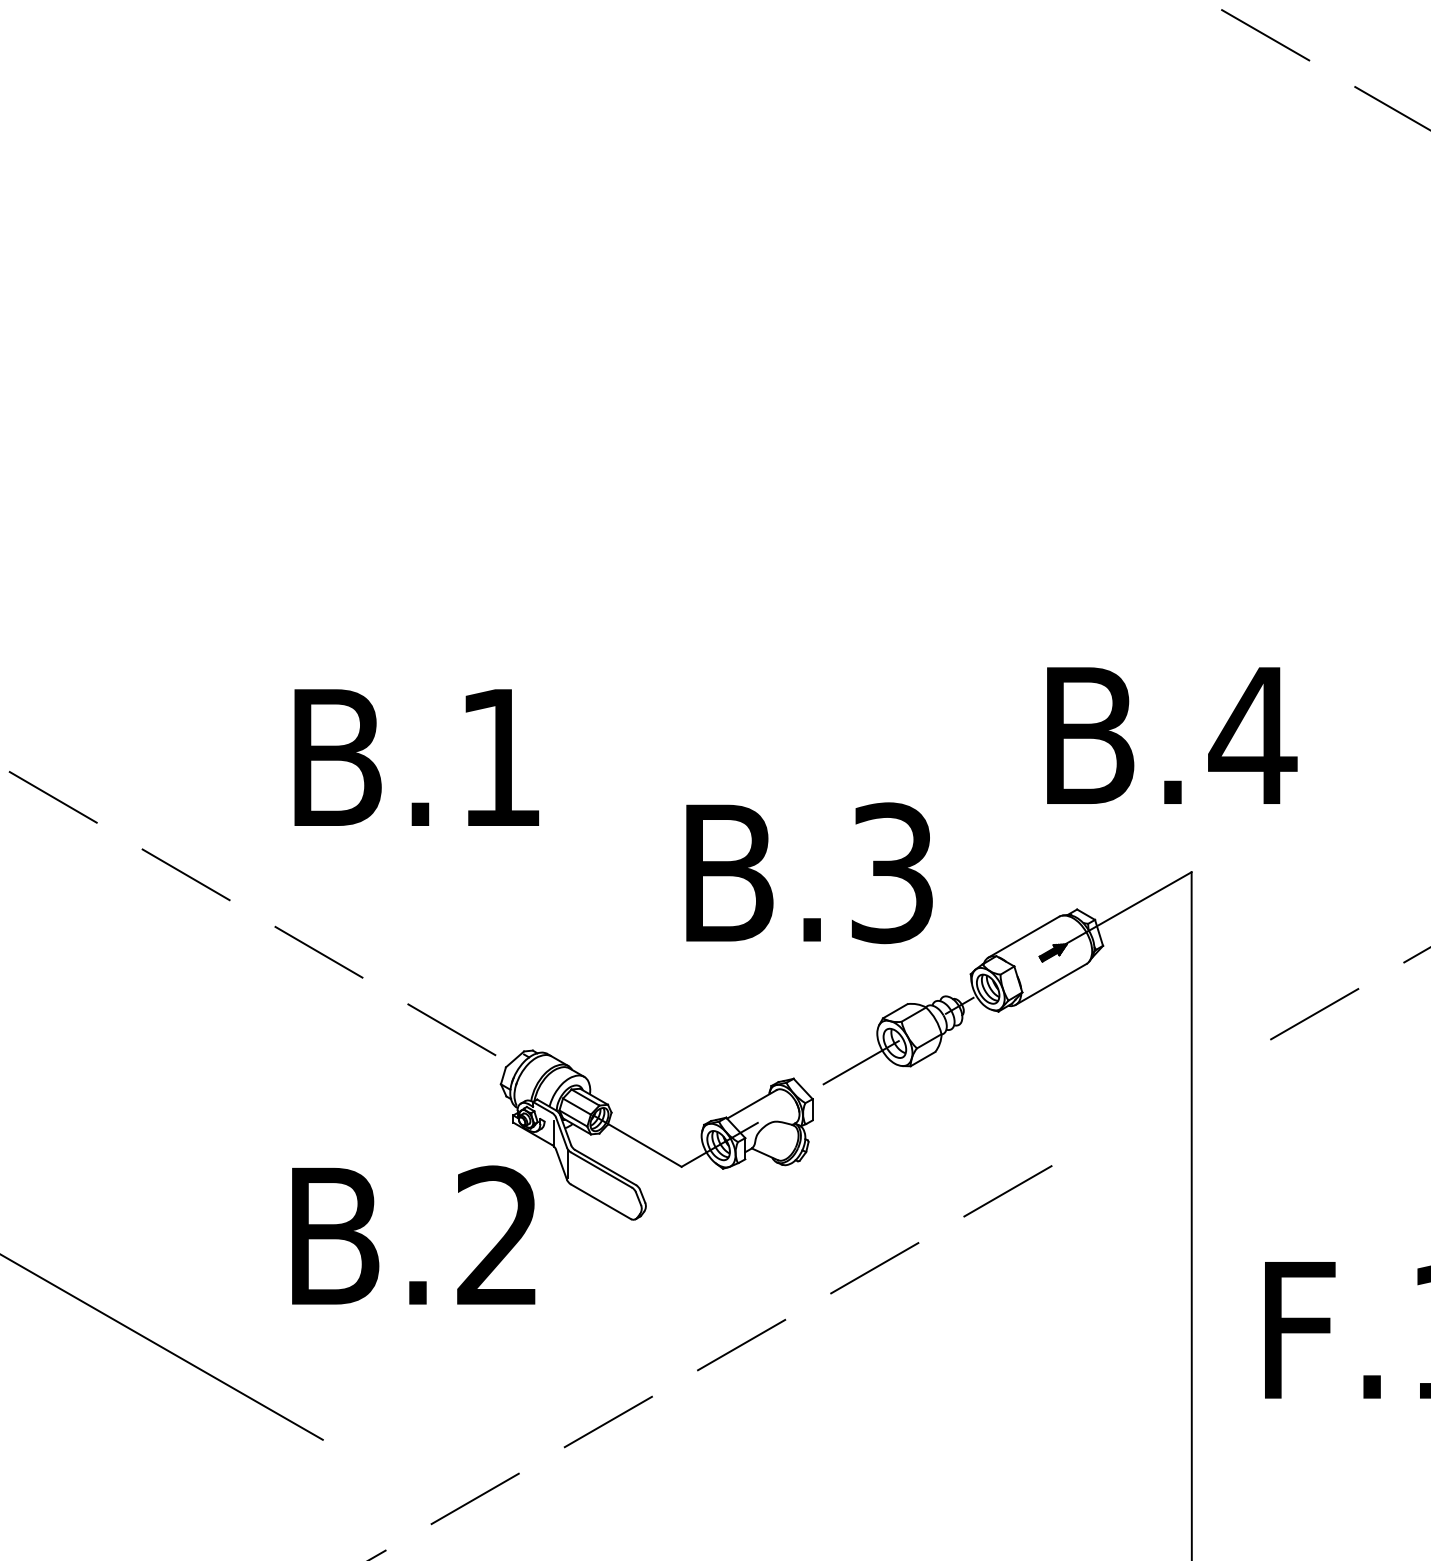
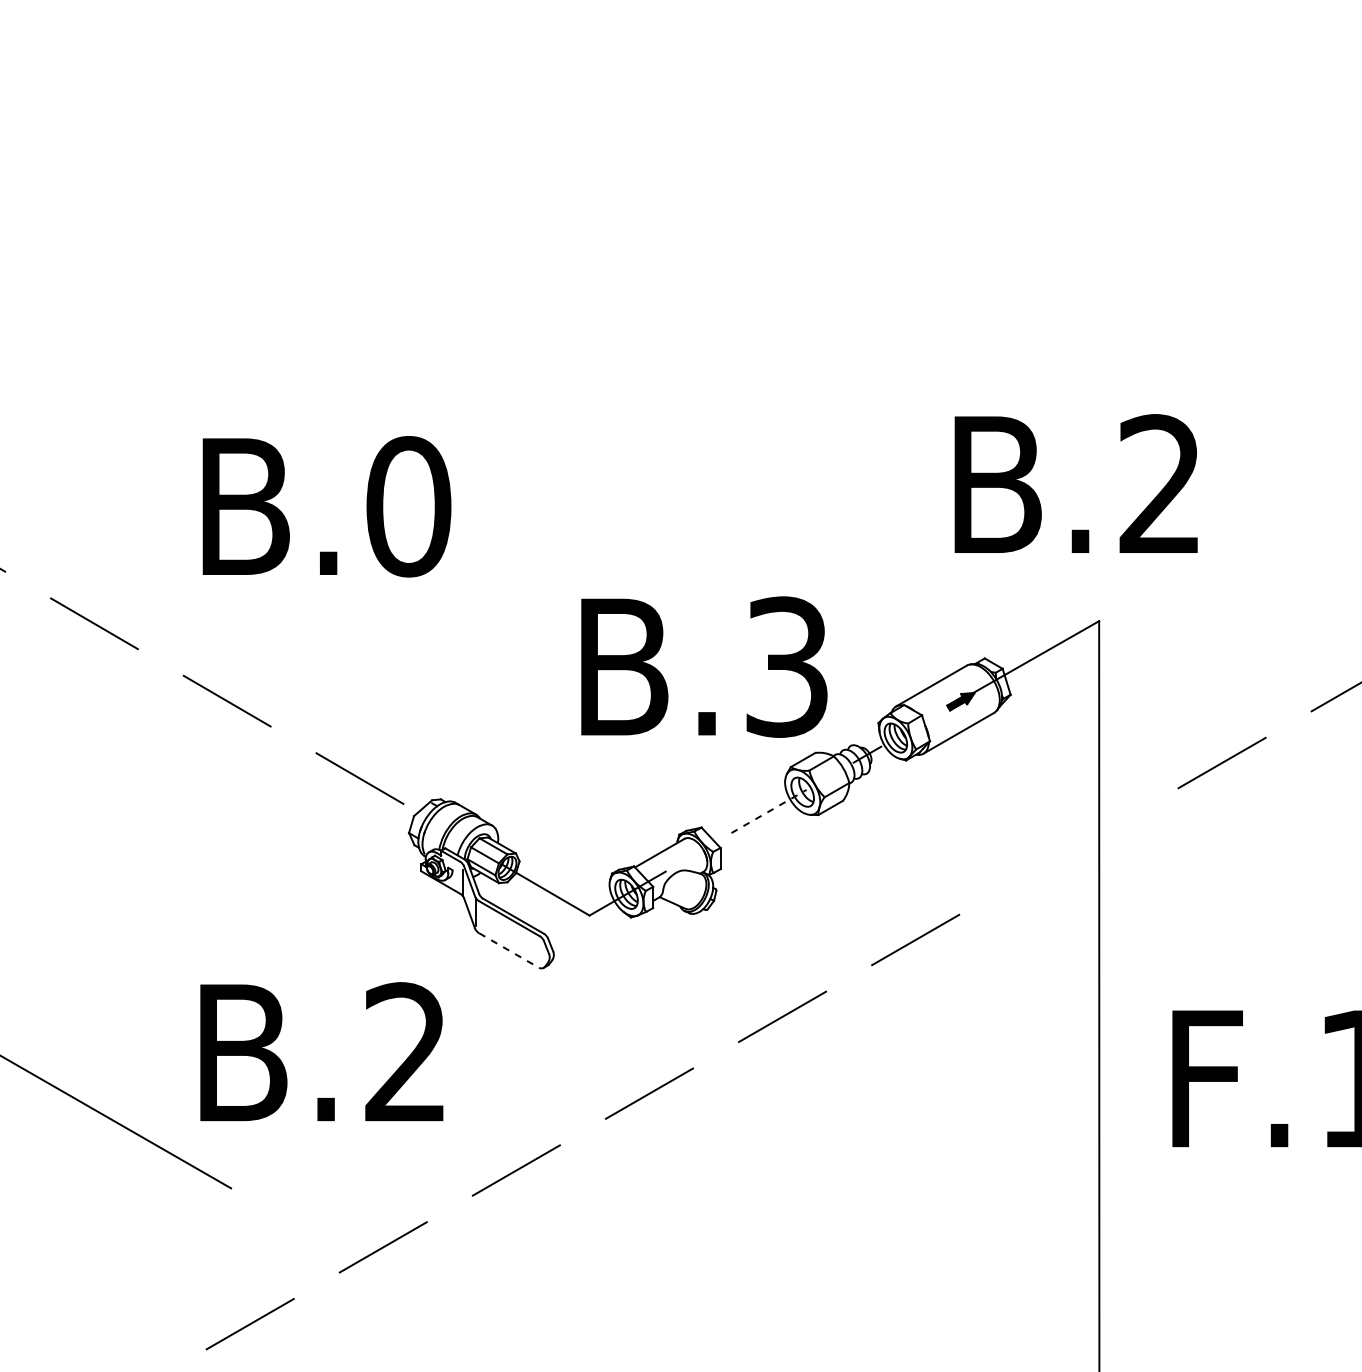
text: (1252, 734) -> (1159, 483), B.4 -> B.2
text: (500, 757) -> (408, 506), B.1 -> B.0
text: (809, 873) -> (704, 667), moved
line: (861, 1062) -> (769, 811), solid -> dashed
line: (601, 1201) -> (509, 950), solid -> dashed
text: (413, 1234) -> (321, 1051), moved

